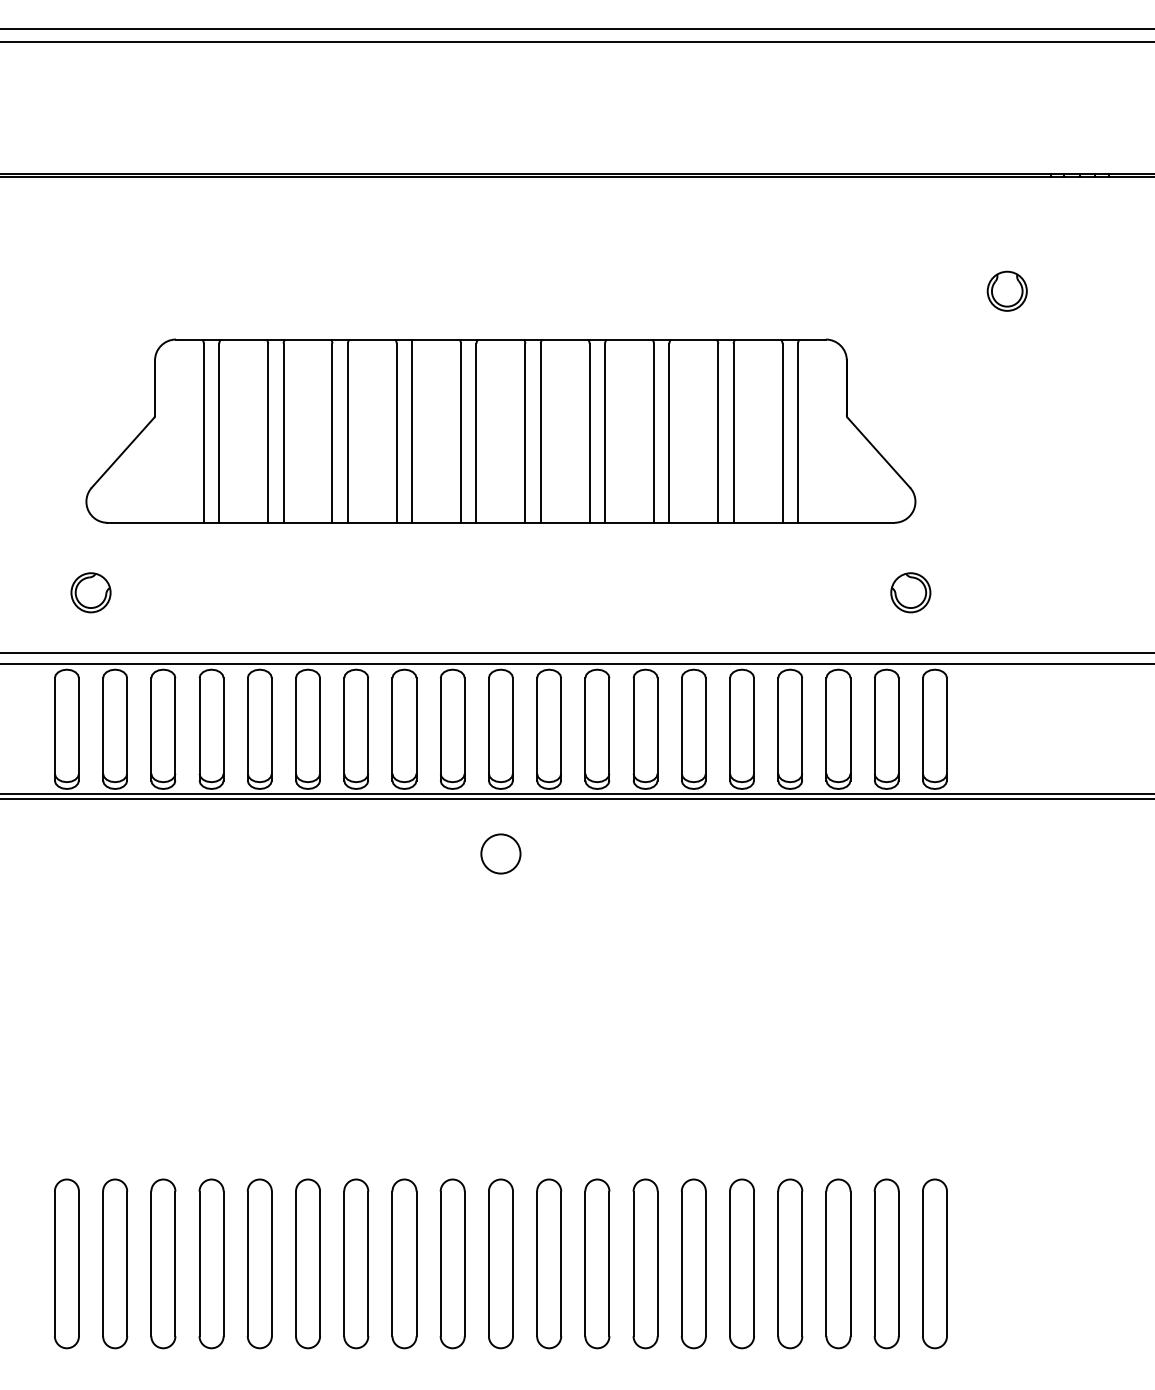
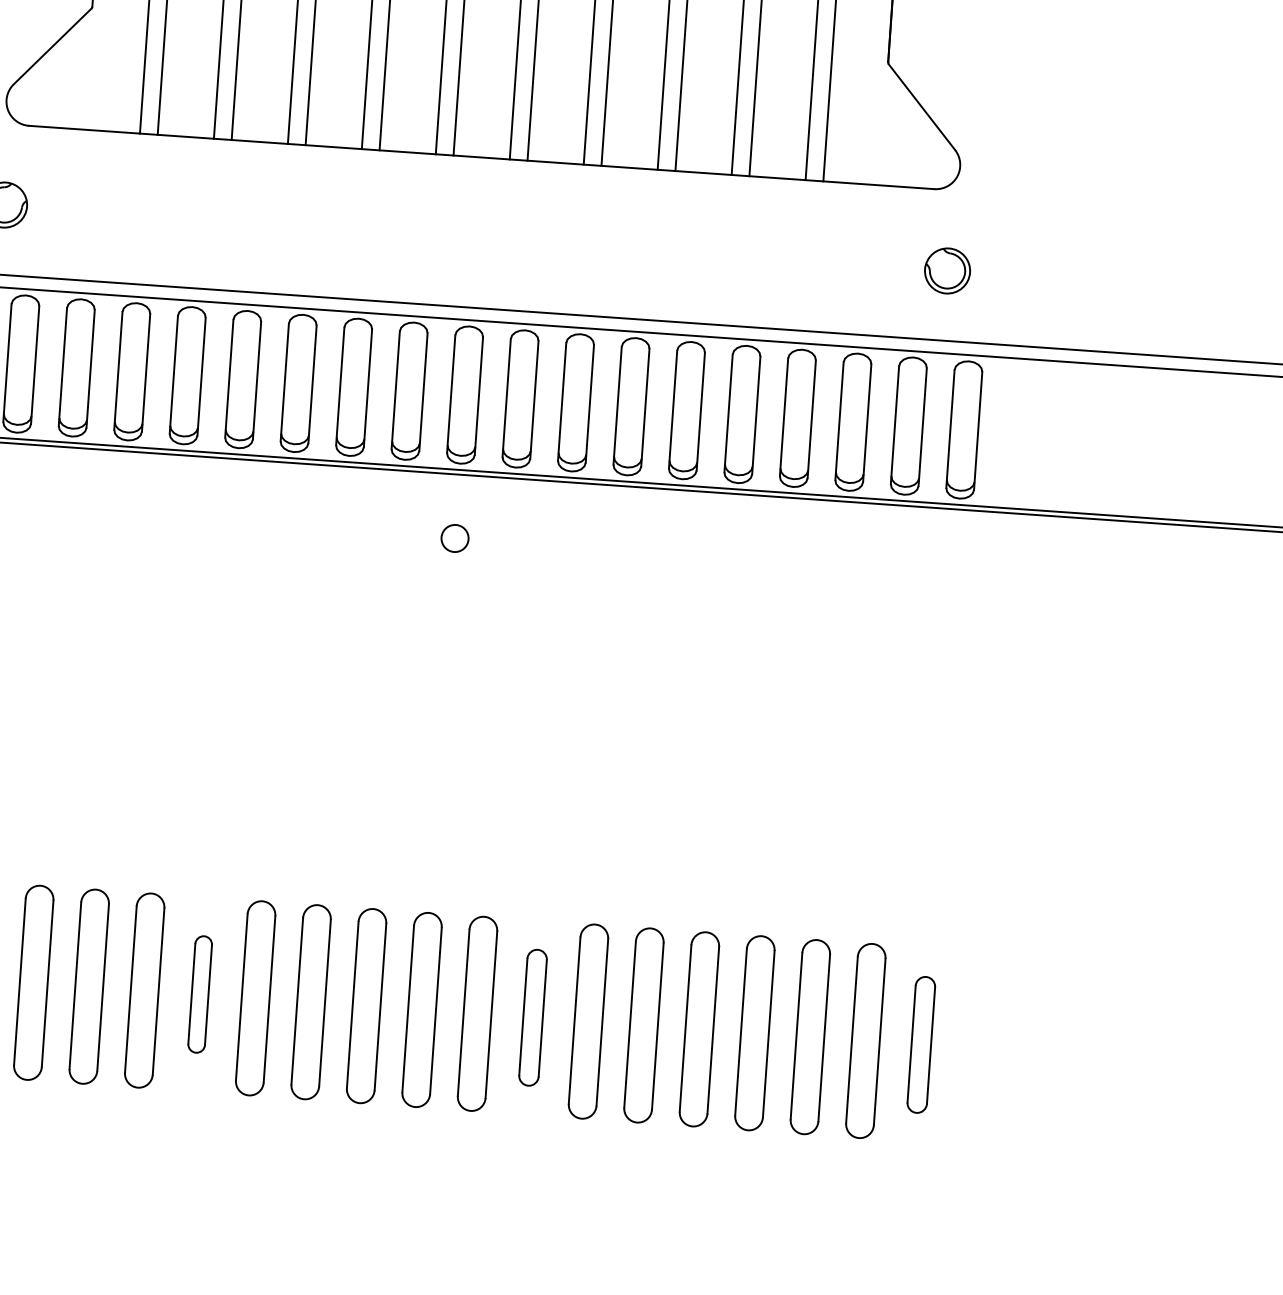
circle: (500, 853) -> (454, 537), size x0.6
part: (307, 1263) -> (199, 993), size x0.6
part: (597, 1263) -> (533, 1017), size x0.7
part: (934, 1263) -> (920, 1044), size x0.7

